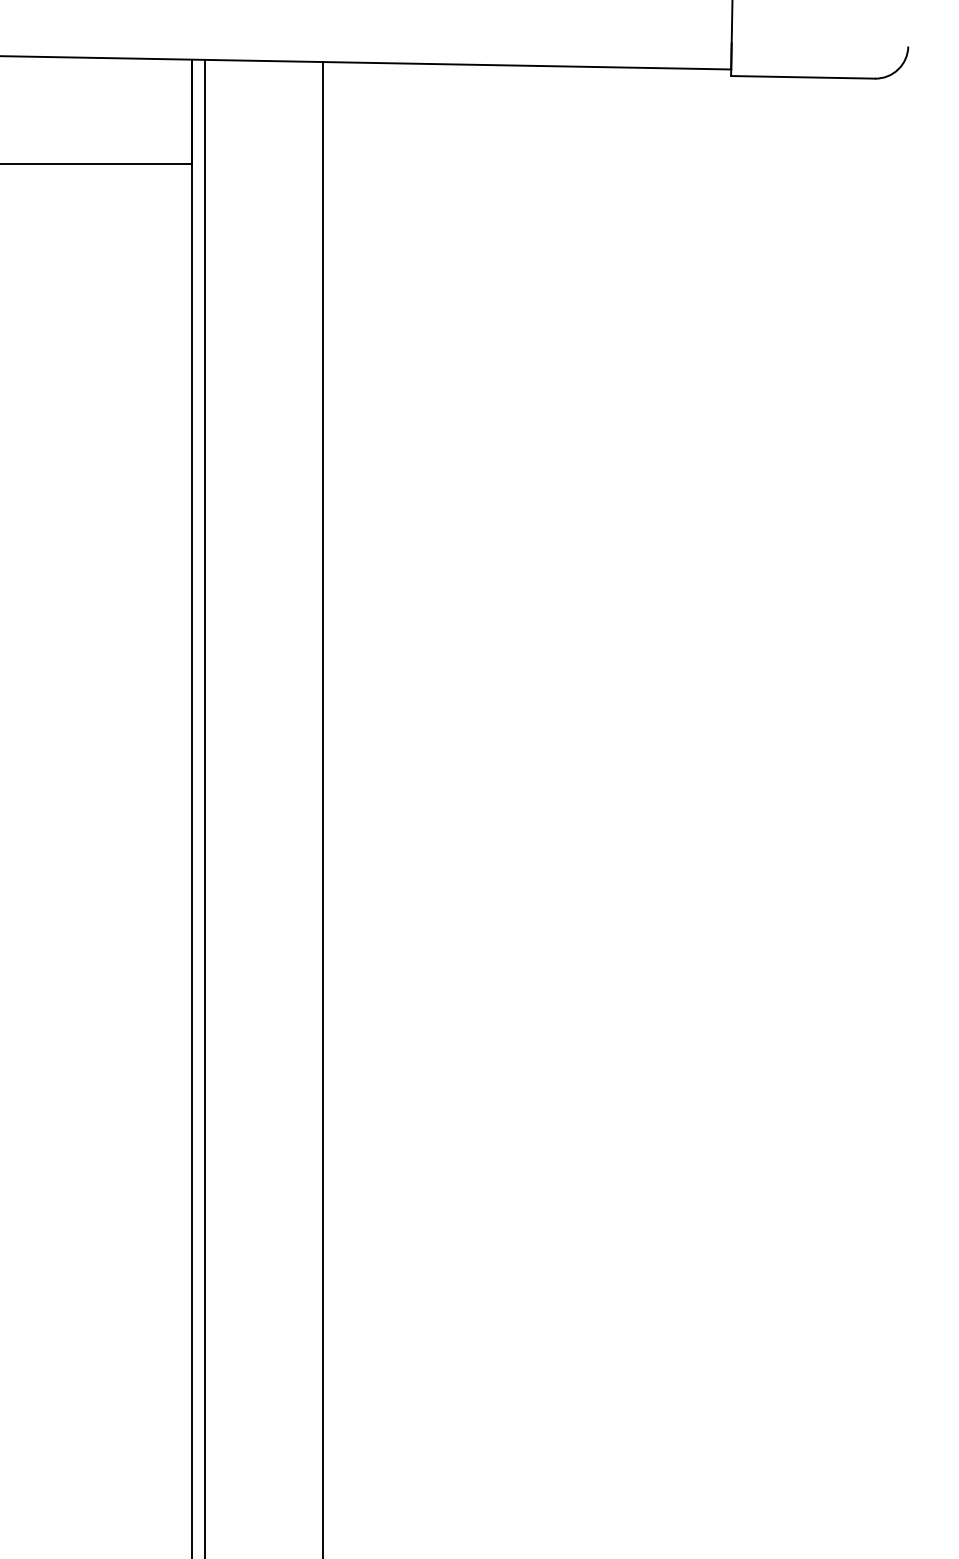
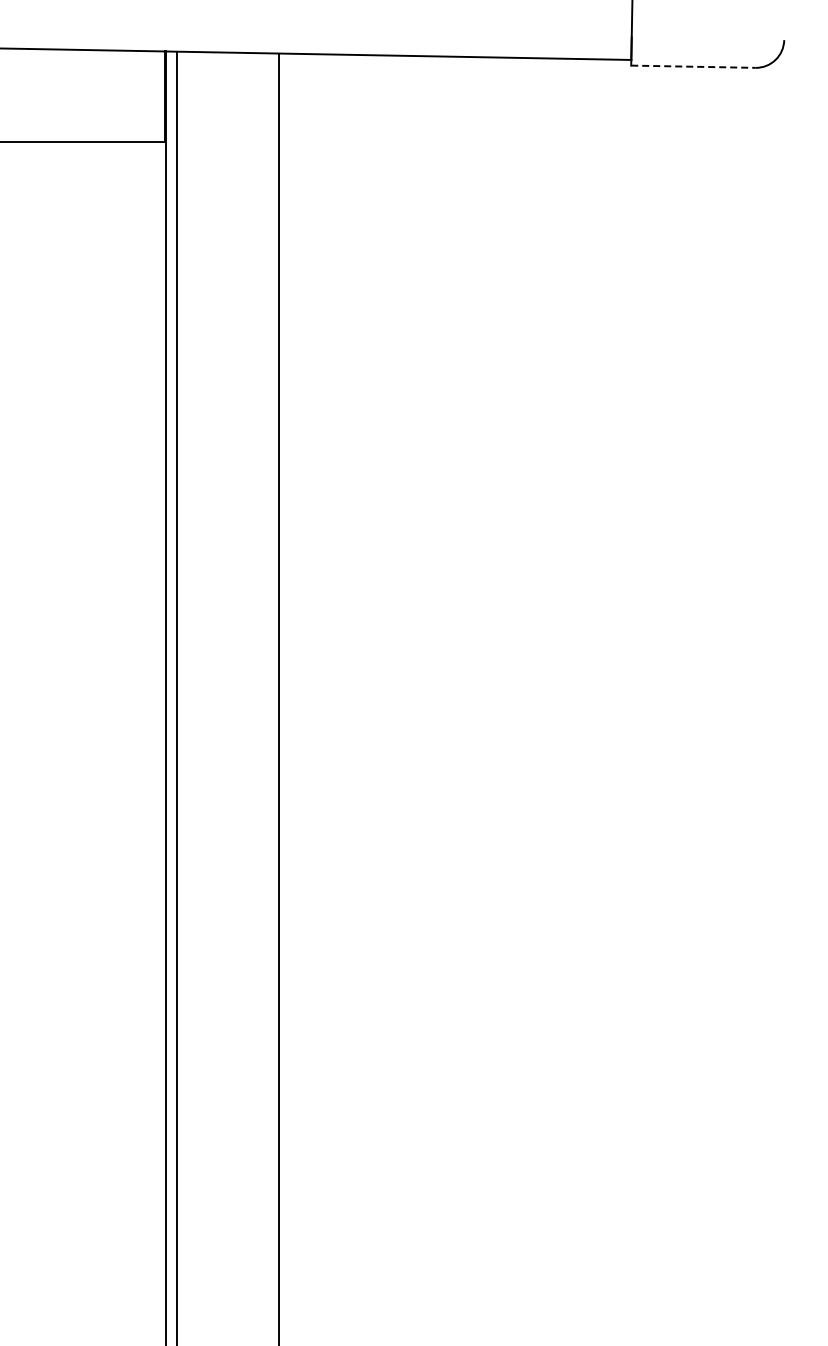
line: (803, 77) -> (693, 66), solid -> dashed

